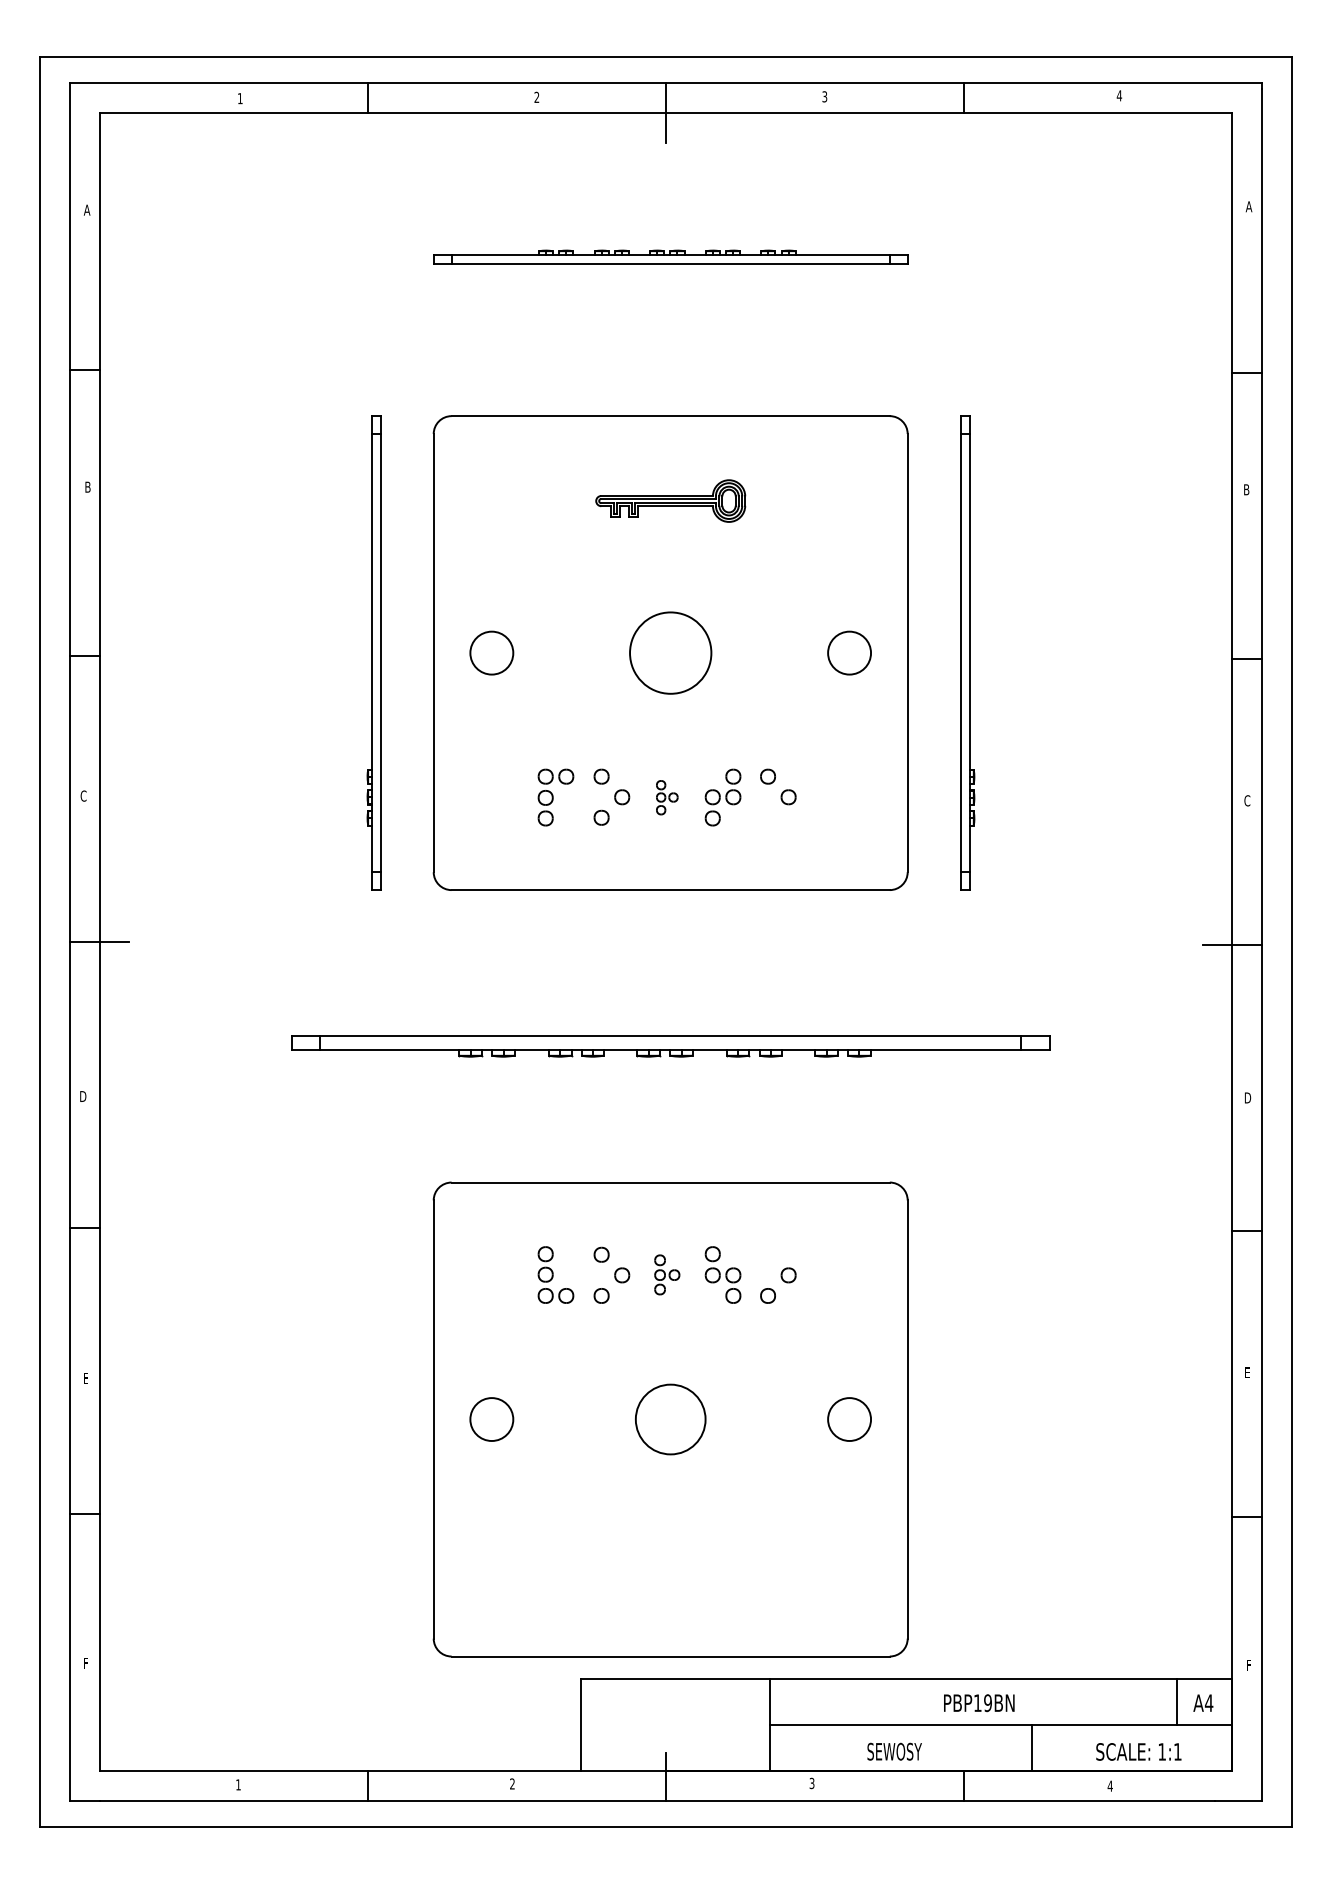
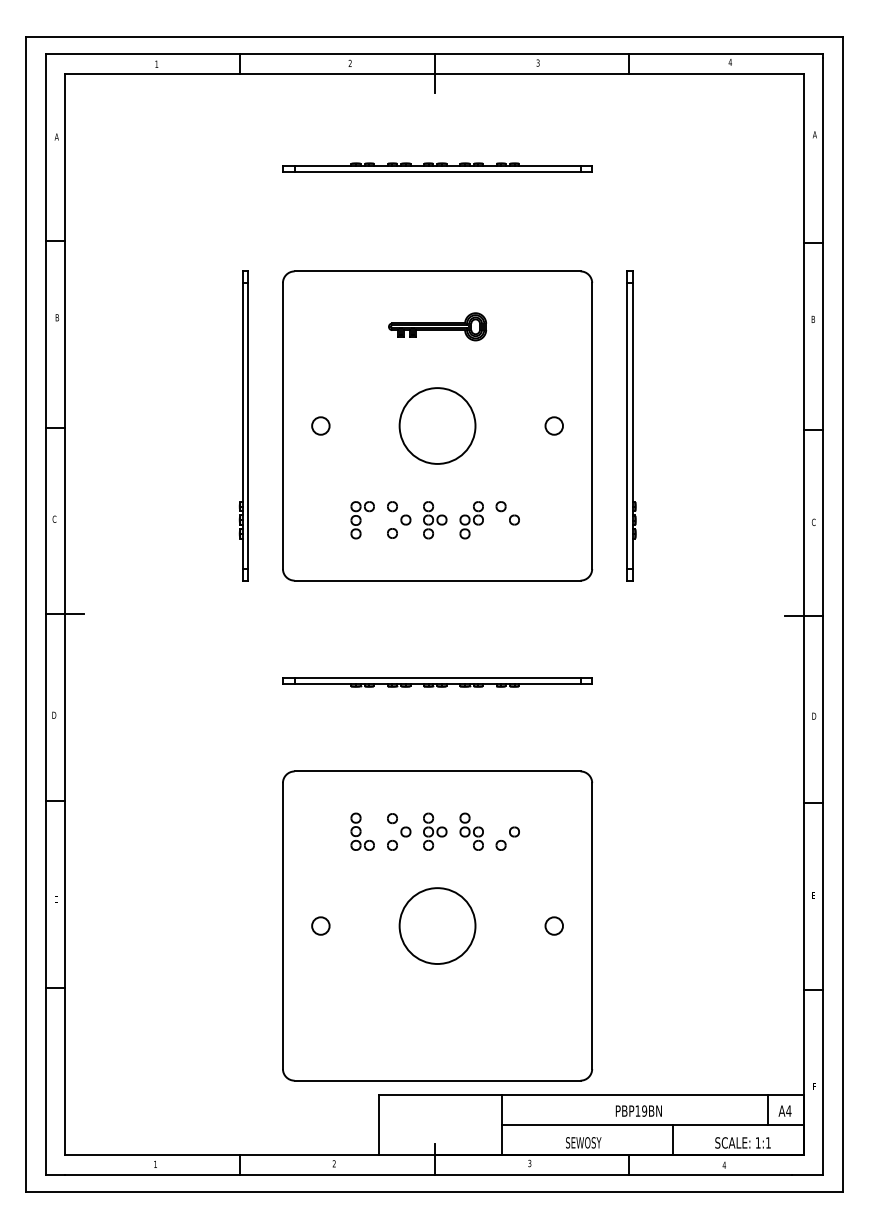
circle: (491, 652) -> (320, 425), size x0.62
circle: (670, 652) -> (437, 425), size x1.43
circle: (849, 652) -> (554, 425), size x0.62
part: (667, 797) -> (435, 520), size x1.67
part: (670, 1046) -> (437, 682), size x0.62
part: (667, 1274) -> (435, 831), size x1.43
circle: (491, 1418) -> (320, 925), size x0.62
circle: (670, 1418) -> (437, 925), size x1.67
circle: (849, 1418) -> (554, 925), size x0.62

